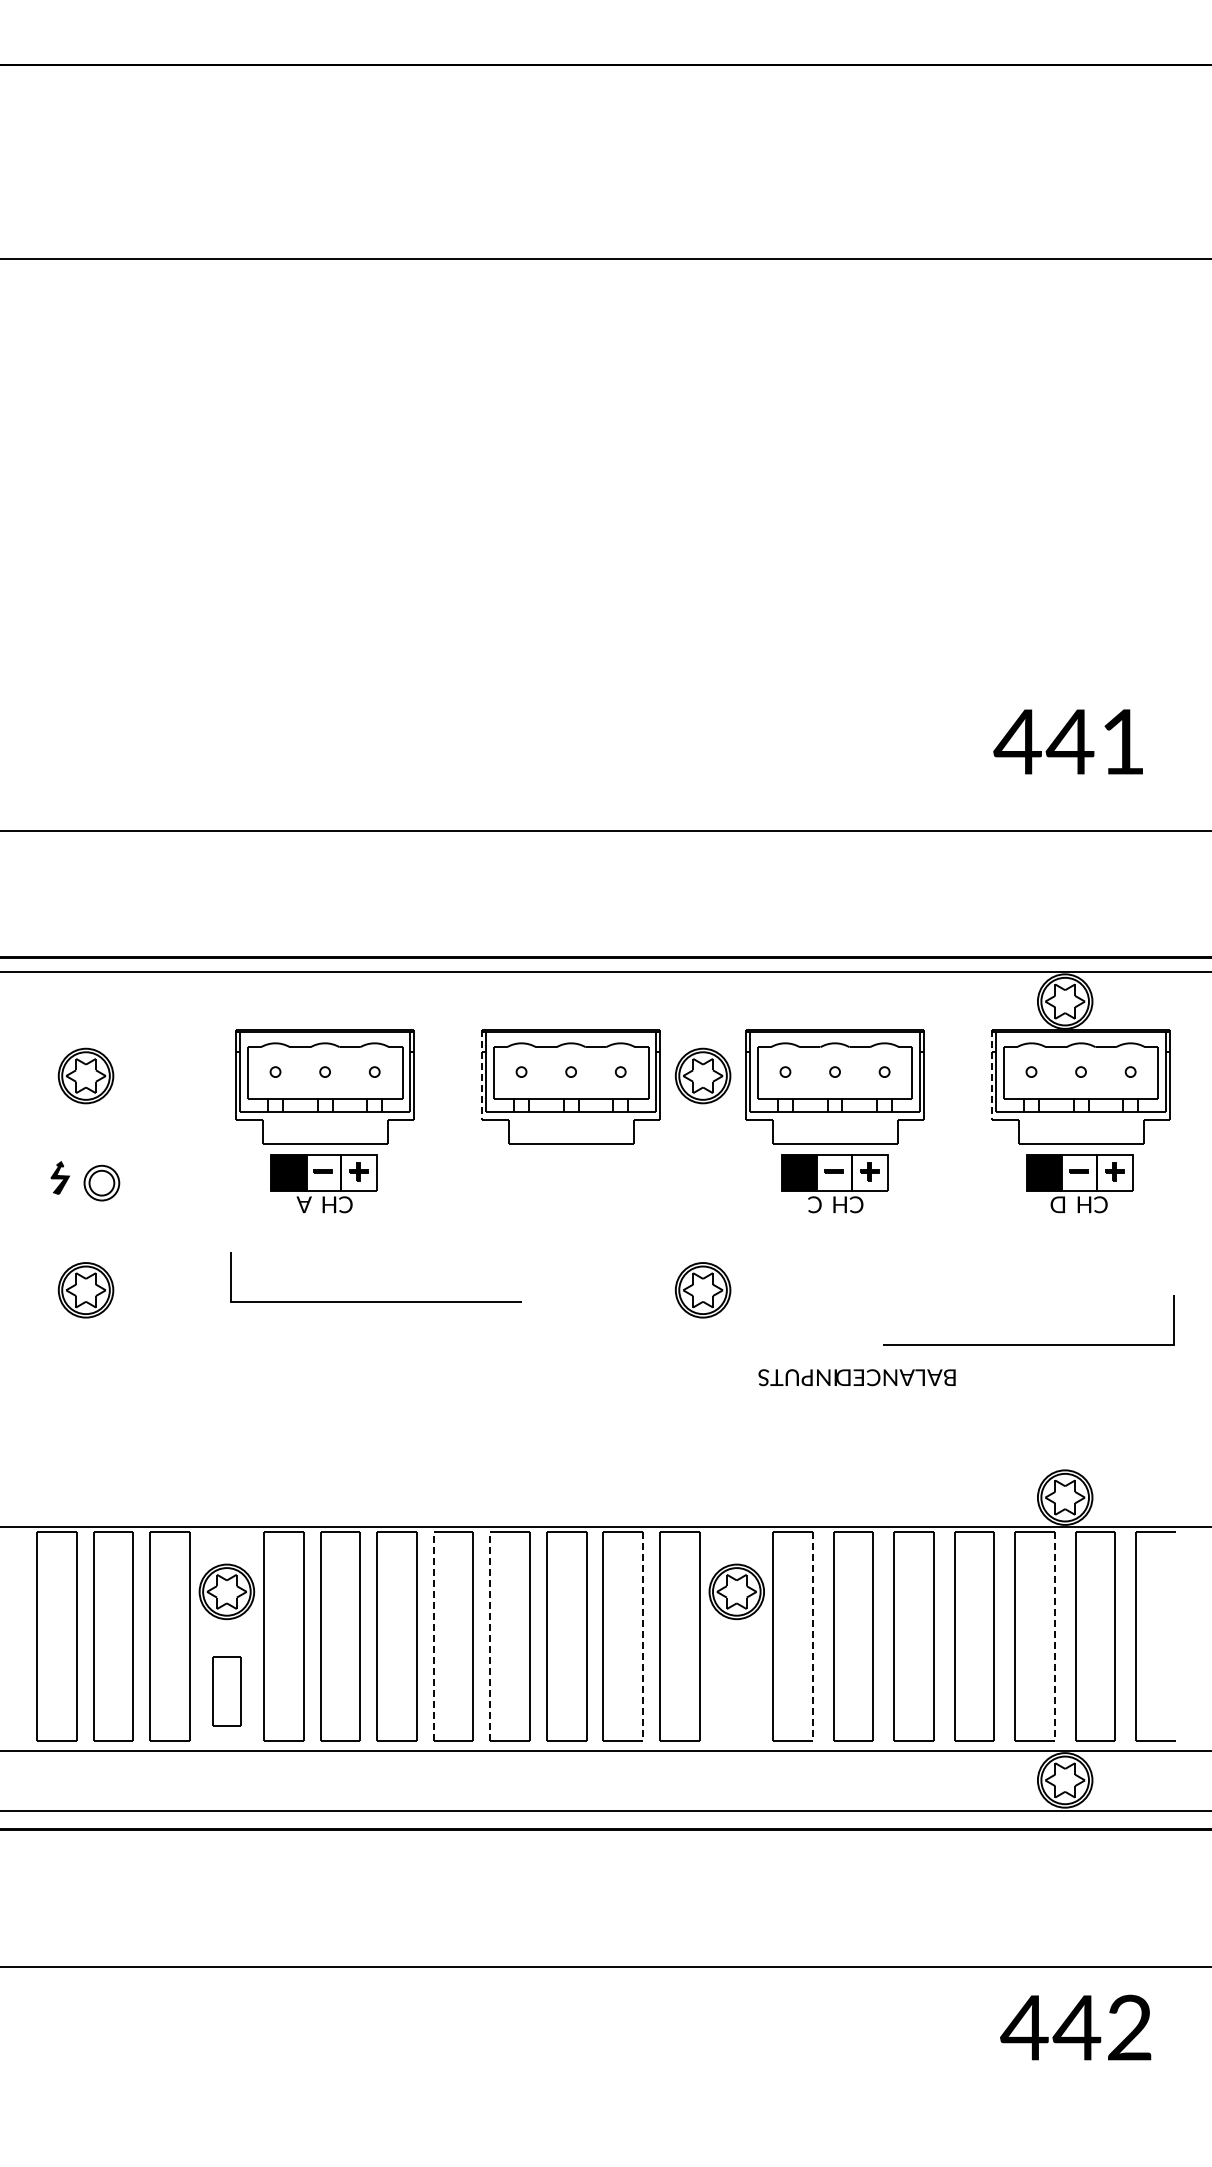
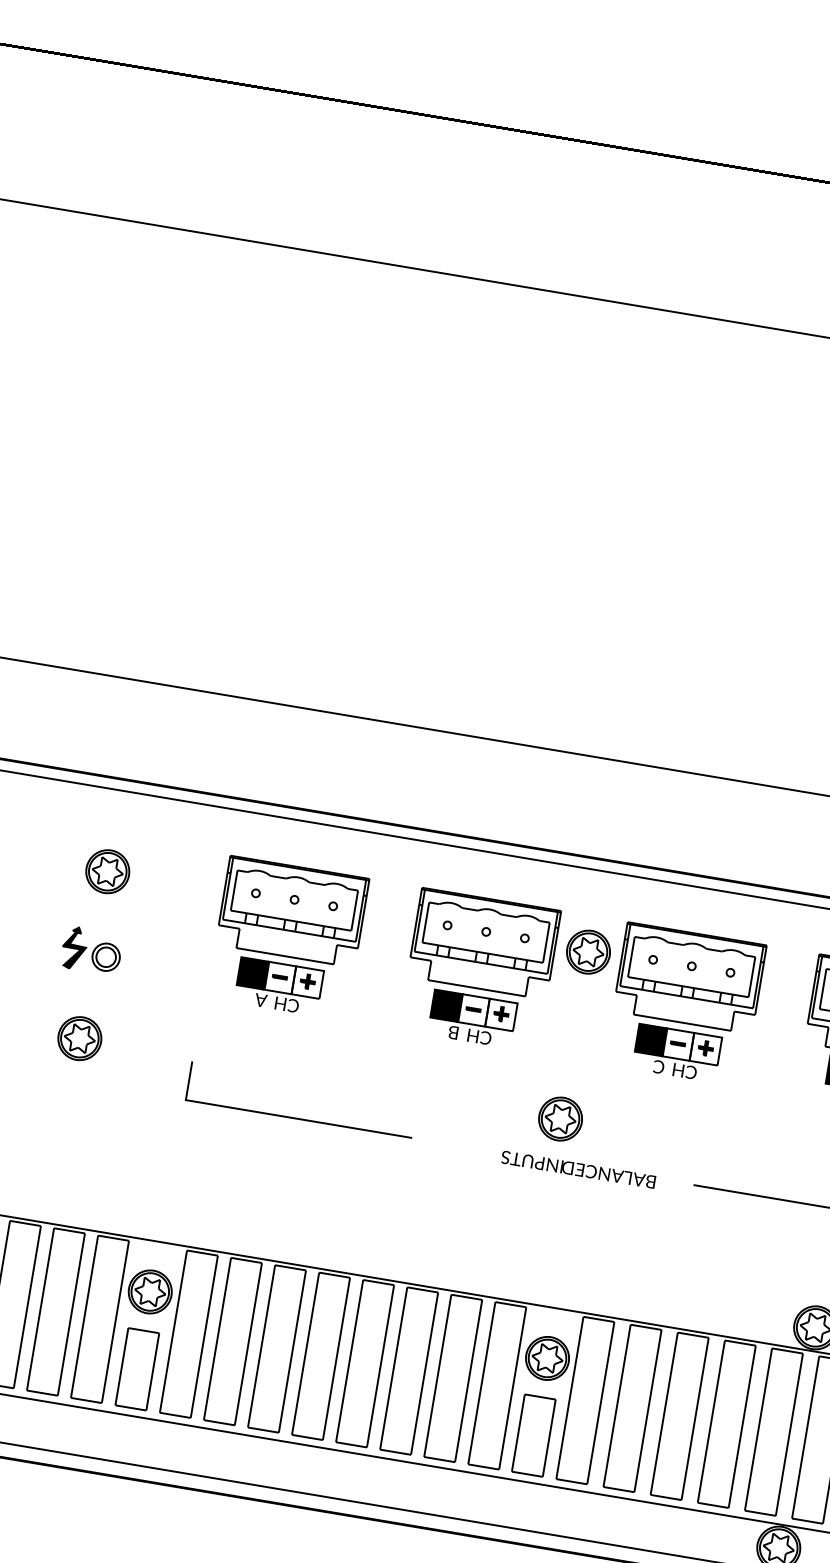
line: (481, 1075) -> (415, 922), dashed -> solid
line: (991, 1075) -> (813, 989), dashed -> solid
part: (59, 1177) -> (73, 947), size x1.67
part: (571, 1183) -> (471, 1018), added
line: (375, 1301) -> (298, 1118), moved
text: (856, 1377) -> (578, 1169), moved
line: (433, 1636) -> (305, 1353), dashed -> solid
line: (490, 1636) -> (349, 1361), dashed -> solid
line: (643, 1637) -> (468, 1381), dashed -> solid
line: (812, 1637) -> (600, 1403), dashed -> solid
line: (1054, 1637) -> (789, 1435), dashed -> solid
part: (226, 1691) -> (136, 1369), size x1.43
part: (735, 1691) -> (533, 1435), added

